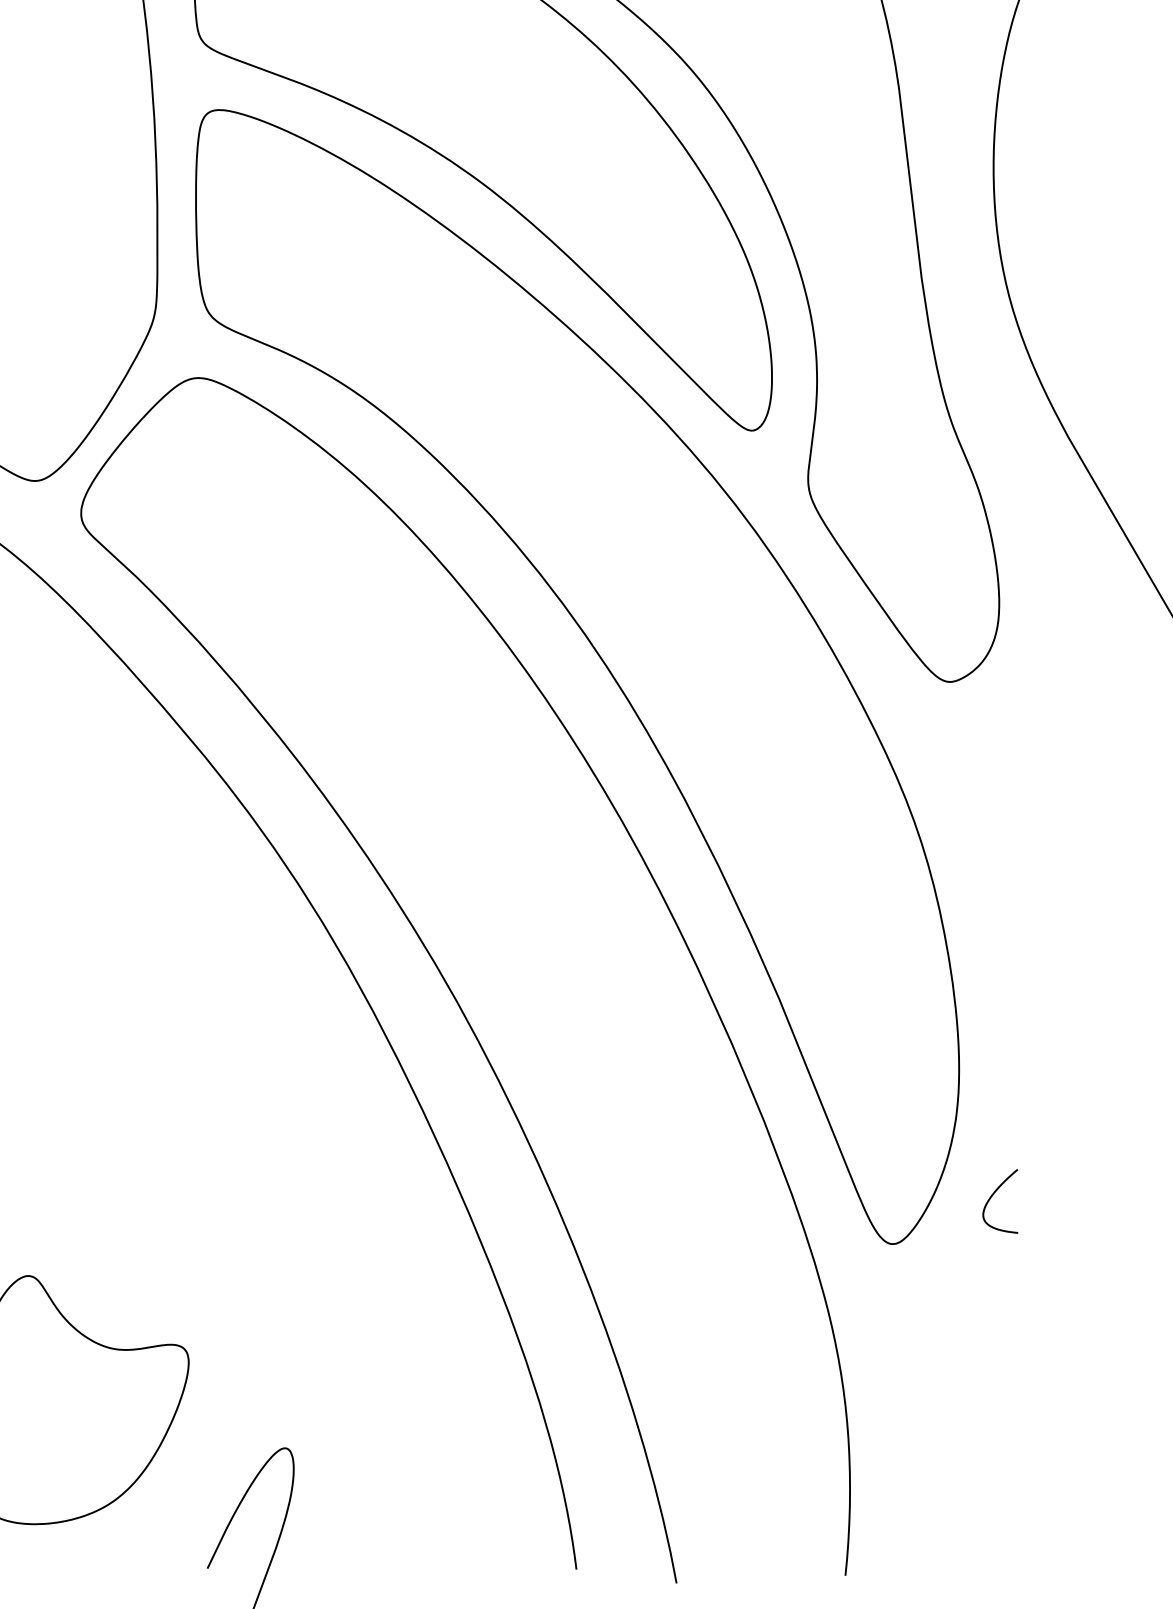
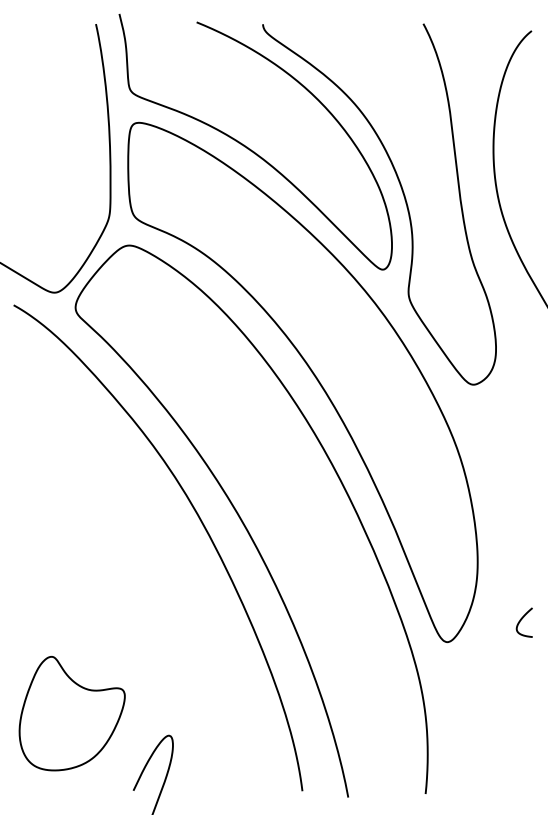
curve: (993, 1196) -> (521, 620), moved

